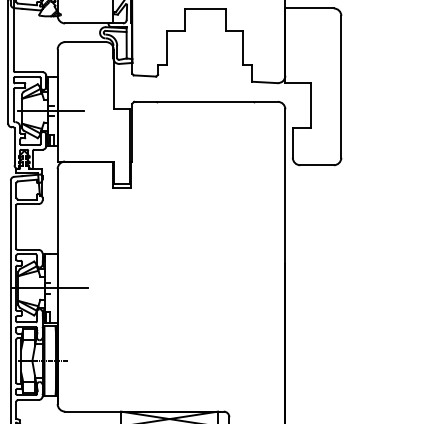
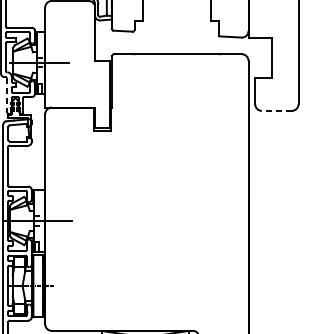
line: (14, 147) -> (6, 95), solid -> dashed
line: (317, 165) -> (277, 111), solid -> dashed

